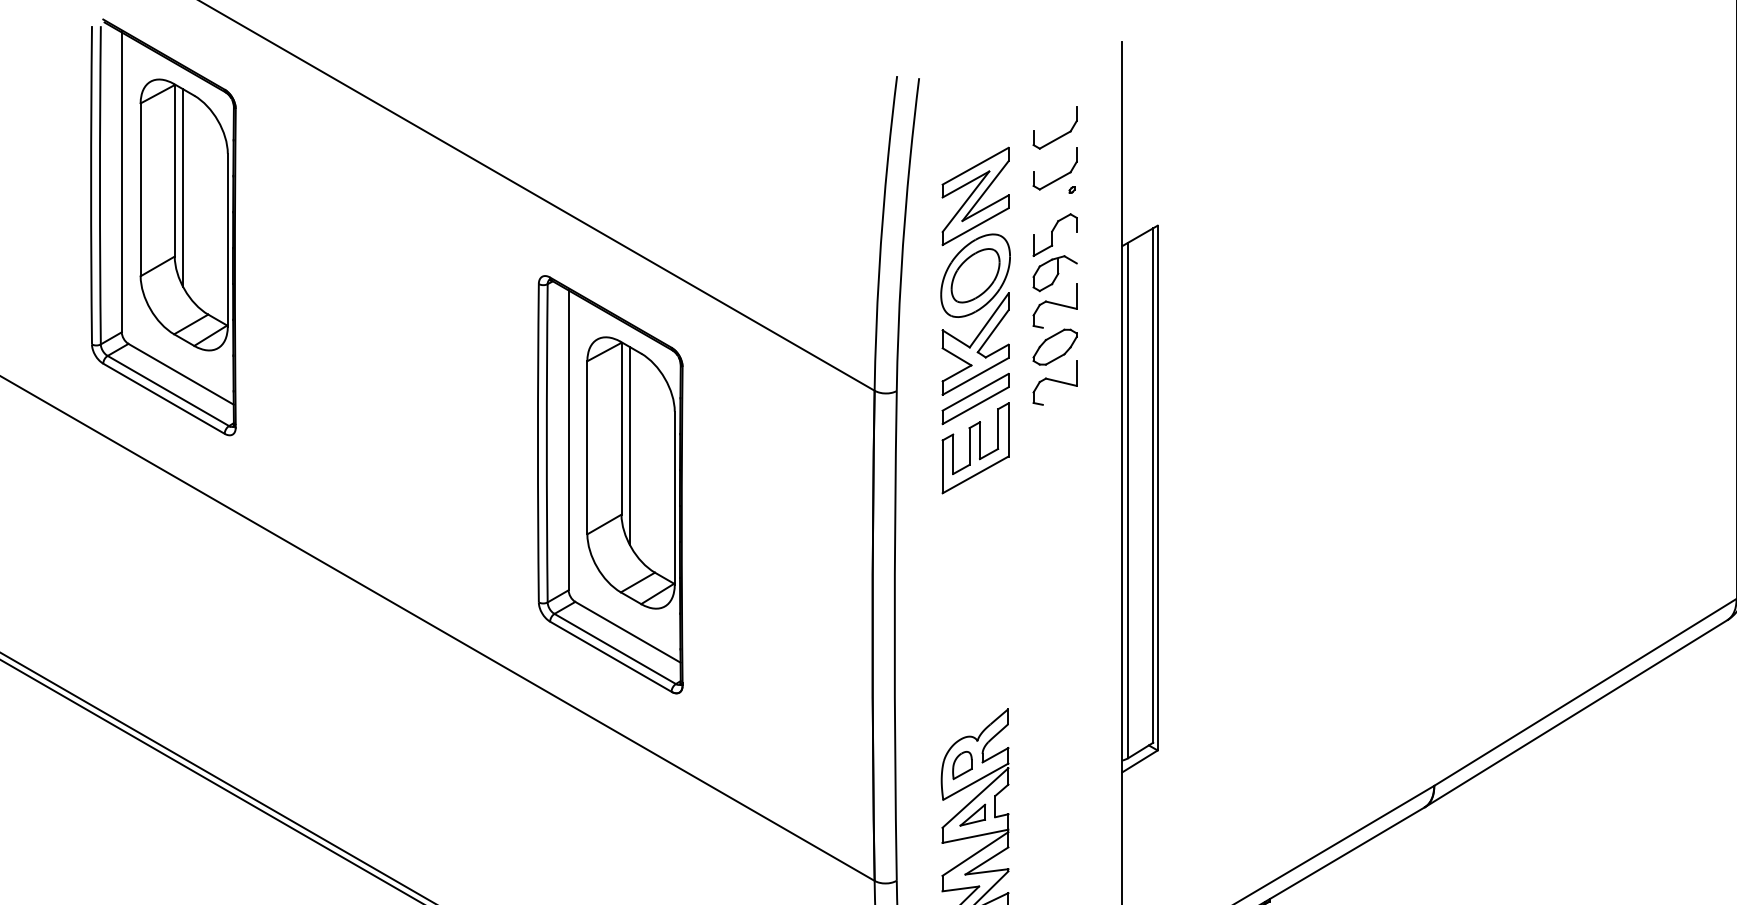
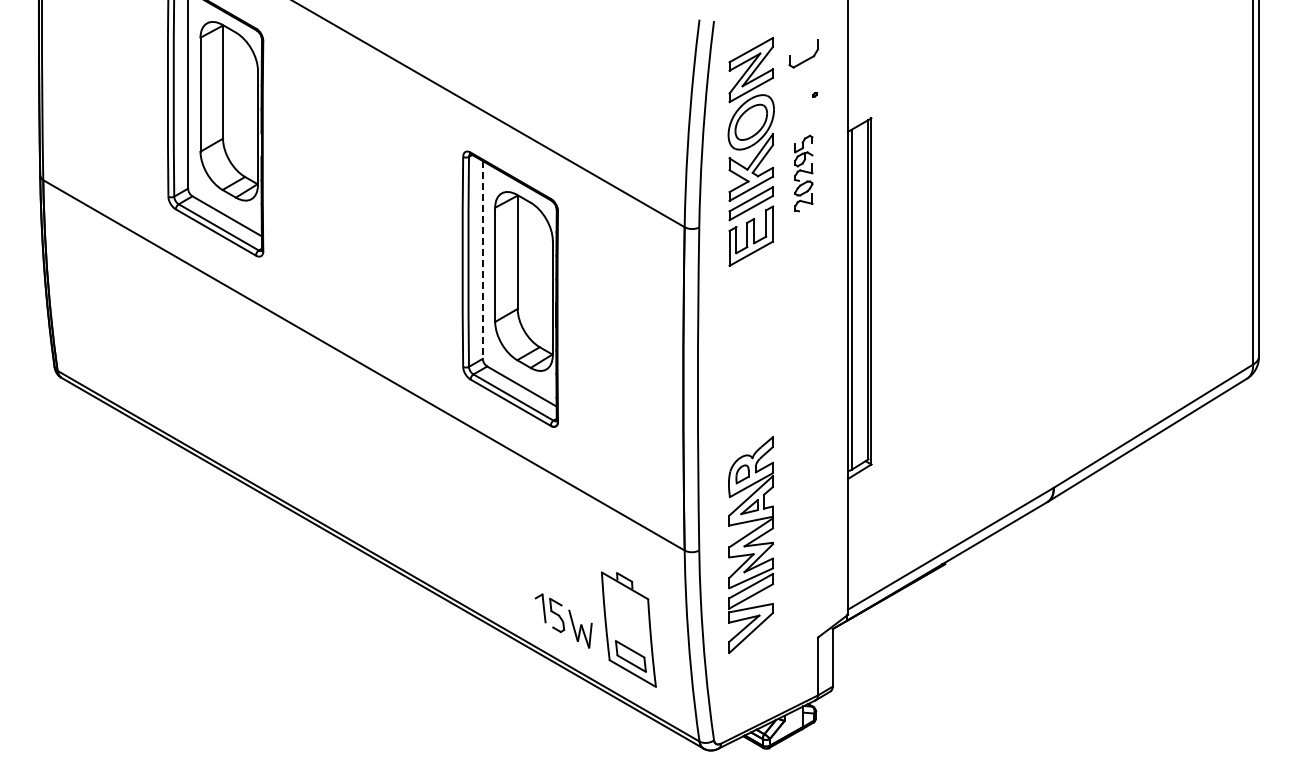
part: (1057, 177) -> (805, 86), removed
line: (183, 188) -> (228, 93), removed
part: (1054, 309) -> (803, 173), size x0.6
part: (974, 319) -> (750, 151), moved
line: (568, 439) -> (482, 259), solid -> dashed
line: (630, 445) -> (523, 263), removed

